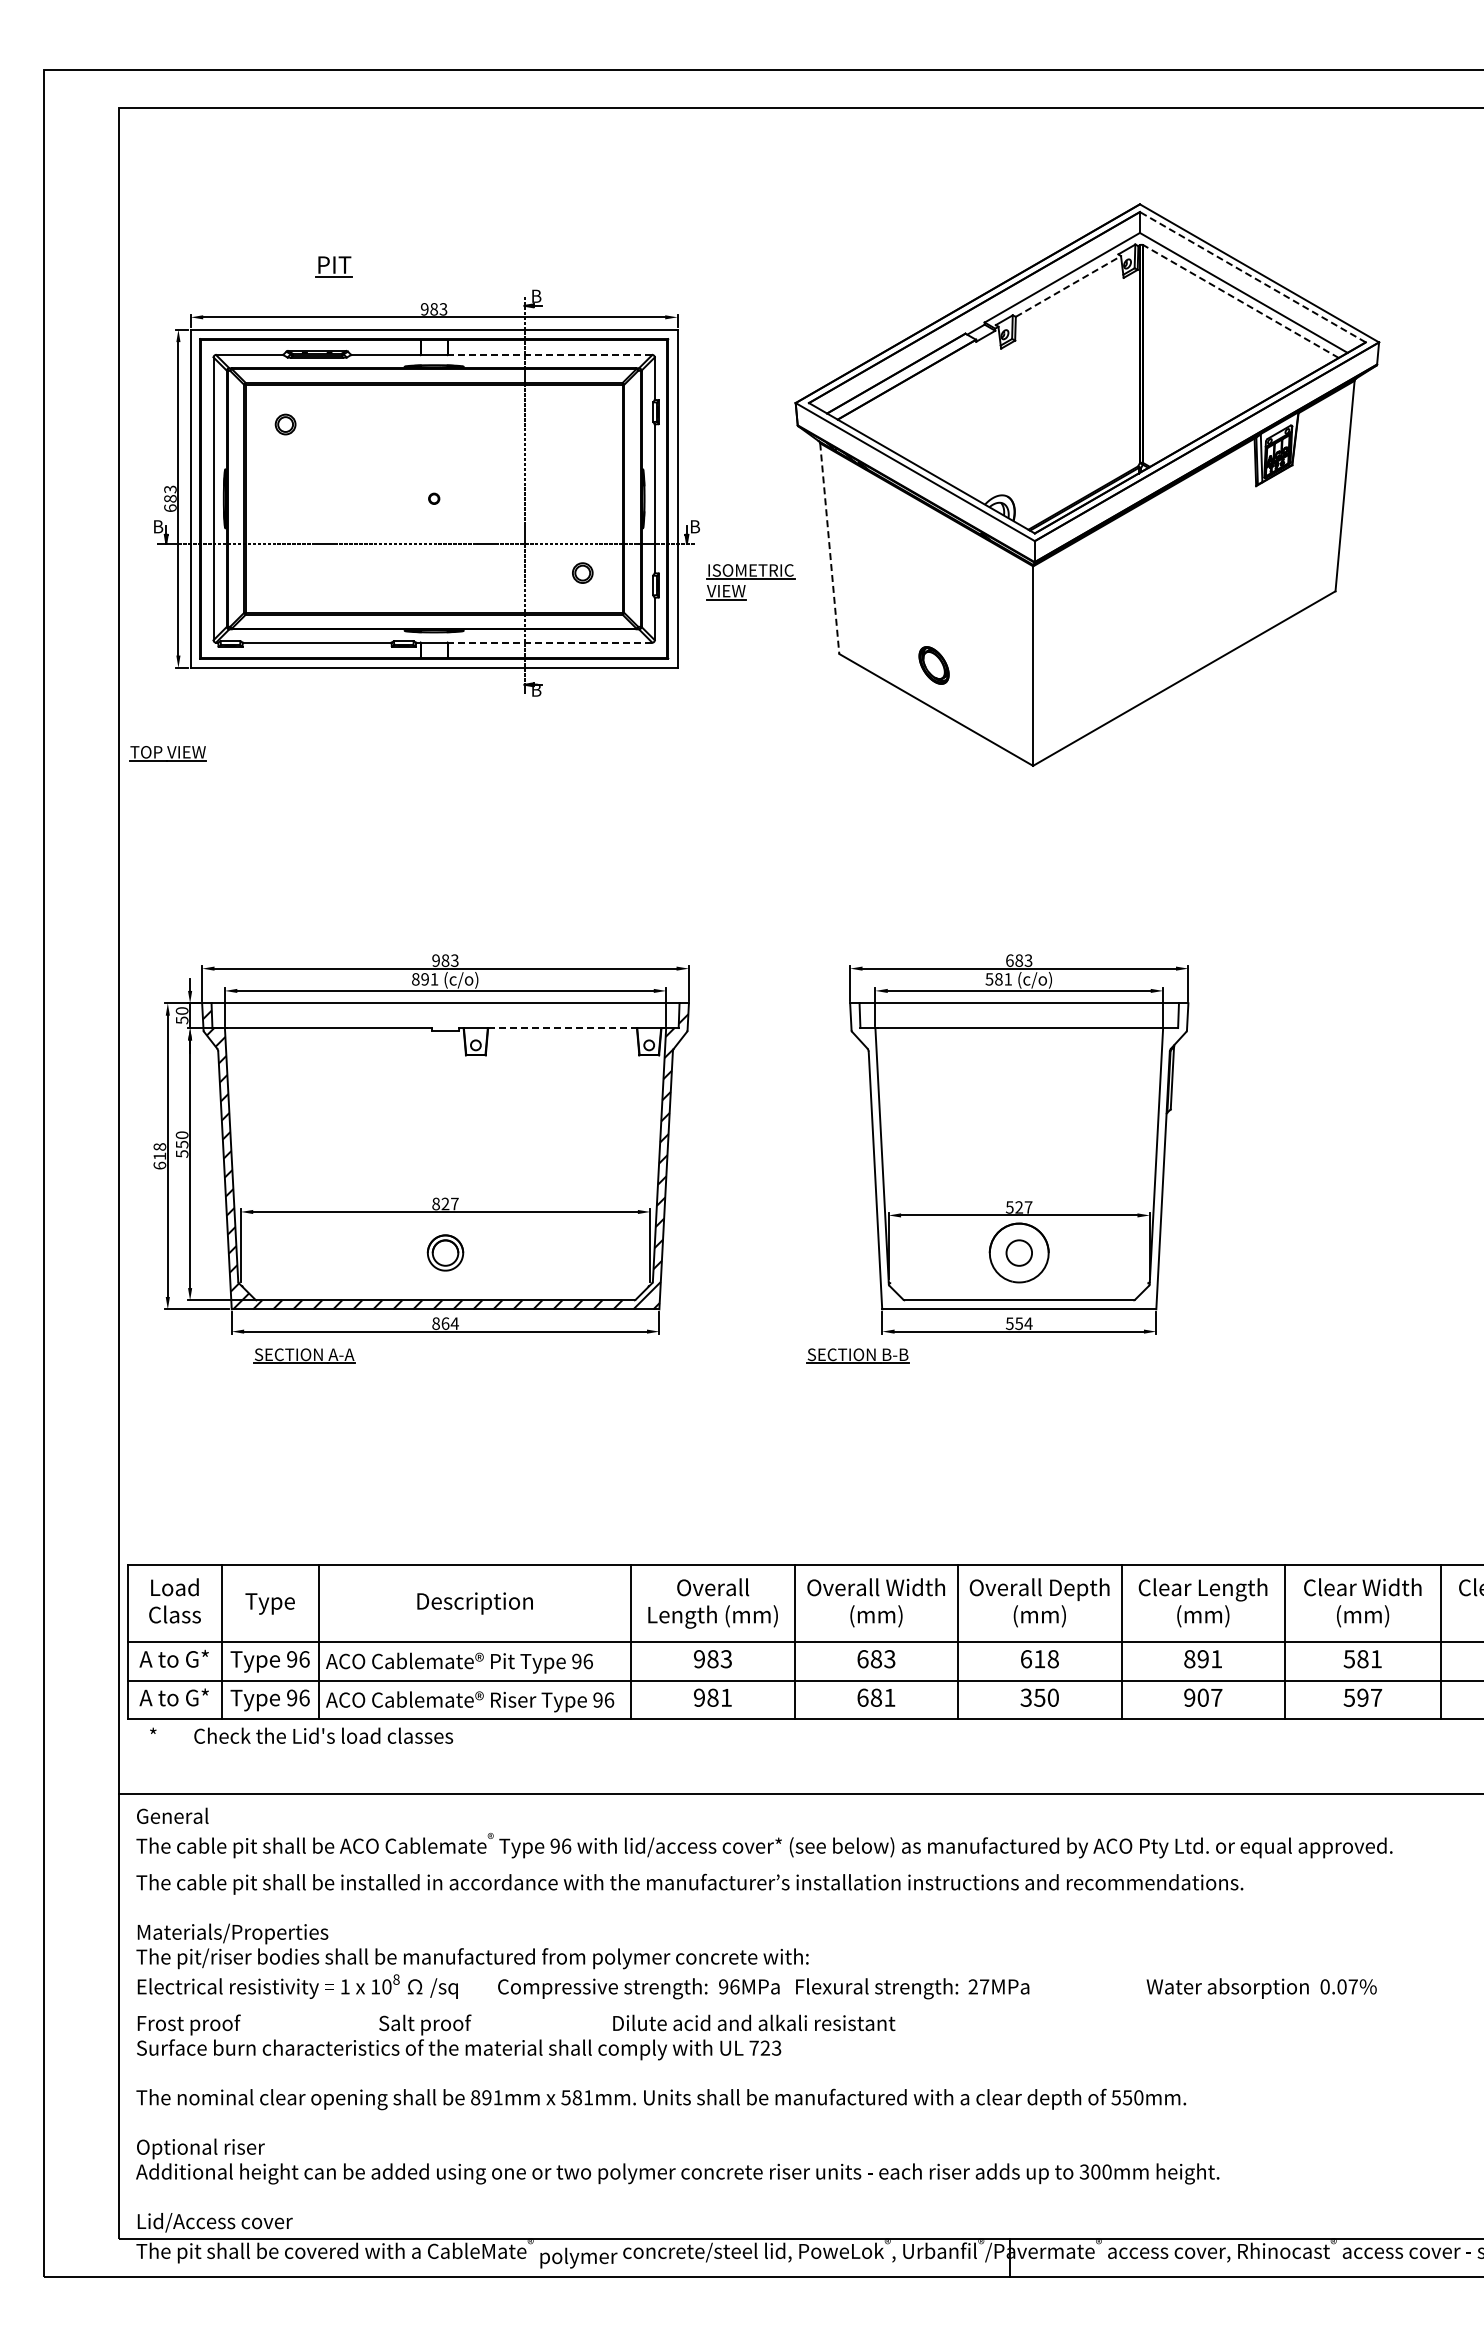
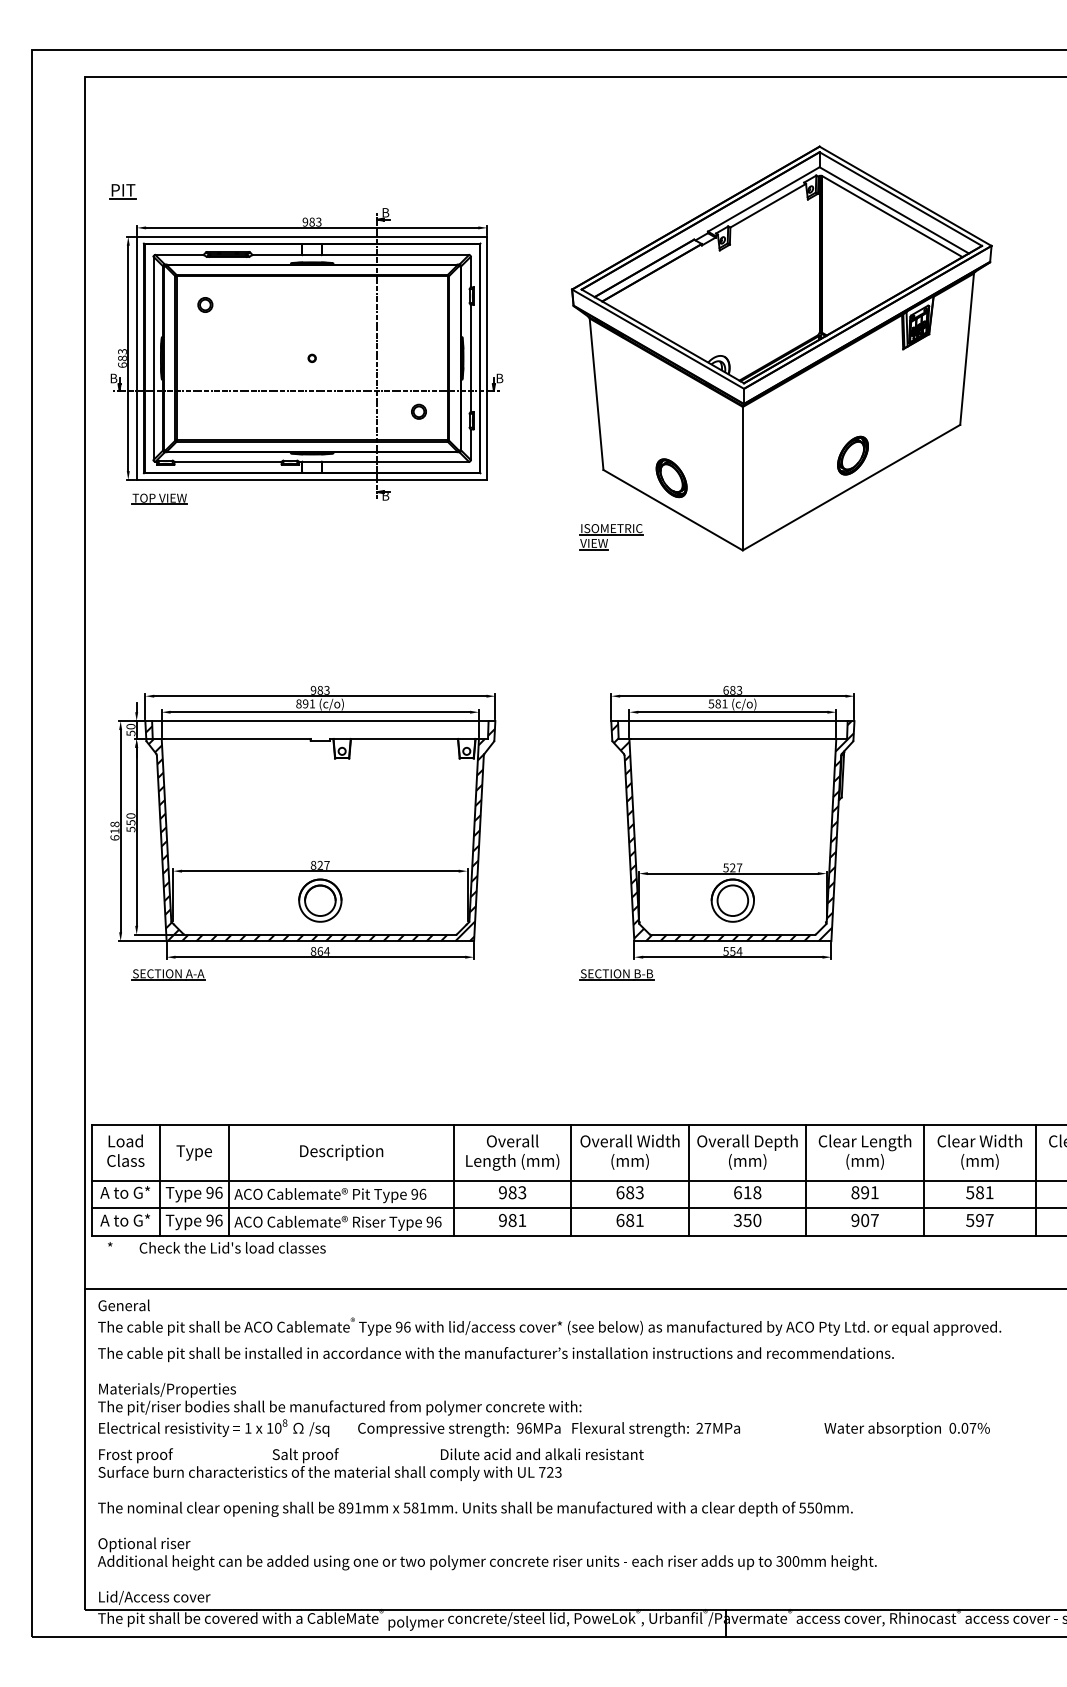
part: (333, 266) -> (122, 191), moved
line: (1252, 276) -> (900, 198), dashed -> solid
line: (1068, 286) -> (768, 205), dashed -> solid
line: (1241, 301) -> (892, 216), dashed -> solid
line: (549, 354) -> (395, 254), dashed -> solid
line: (829, 548) -> (596, 394), dashed -> solid
part: (750, 582) -> (611, 537), moved
part: (1186, 633) -> (853, 455), added
line: (549, 642) -> (395, 461), dashed -> solid
part: (933, 665) -> (671, 478), size x1.43
part: (167, 753) -> (159, 499), moved
line: (563, 1028) -> (405, 739), dashed -> solid
hatch: (1018, 1156) -> (732, 831), added
part: (445, 1252) -> (320, 900), size x1.67
circle: (1019, 1252) -> (733, 900), size x1.67
part: (304, 1355) -> (168, 974), moved

